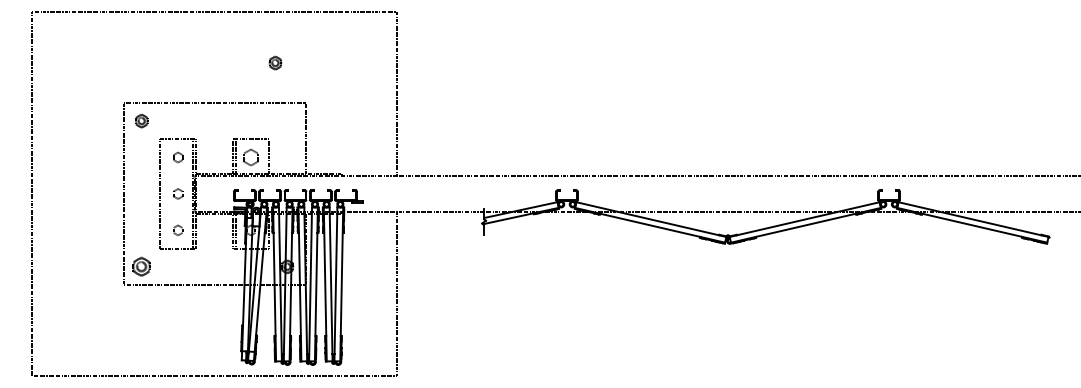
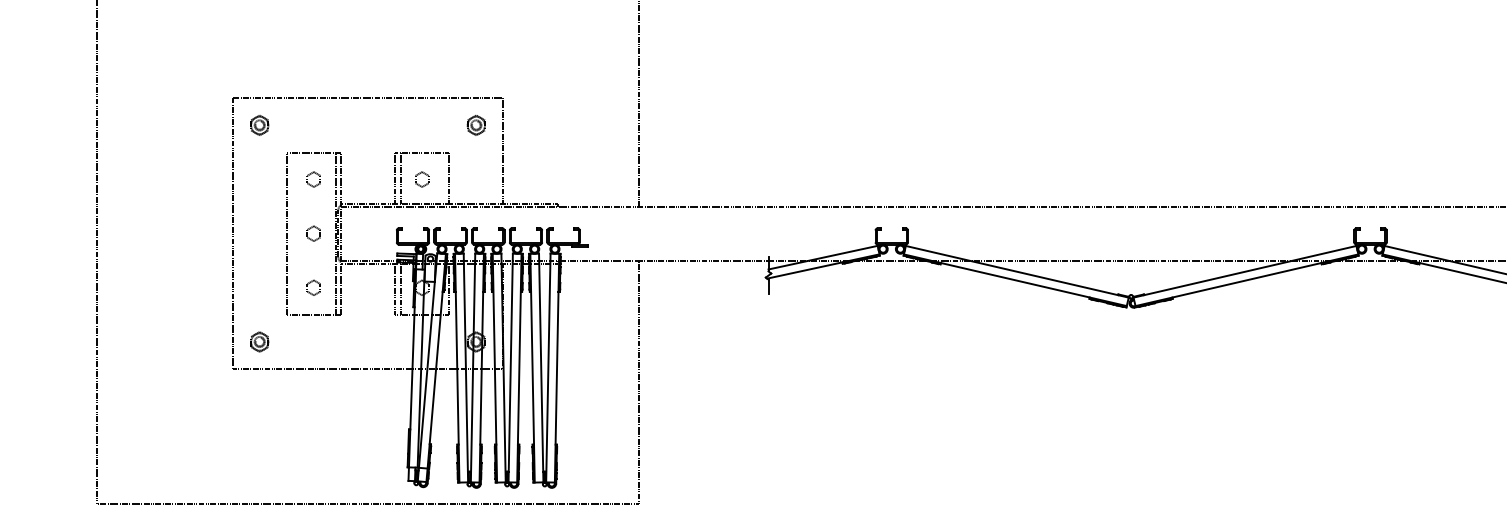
part: (275, 62) -> (476, 124), moved
part: (250, 157) -> (421, 179), size x0.62
part: (141, 266) -> (259, 341), size x0.71

